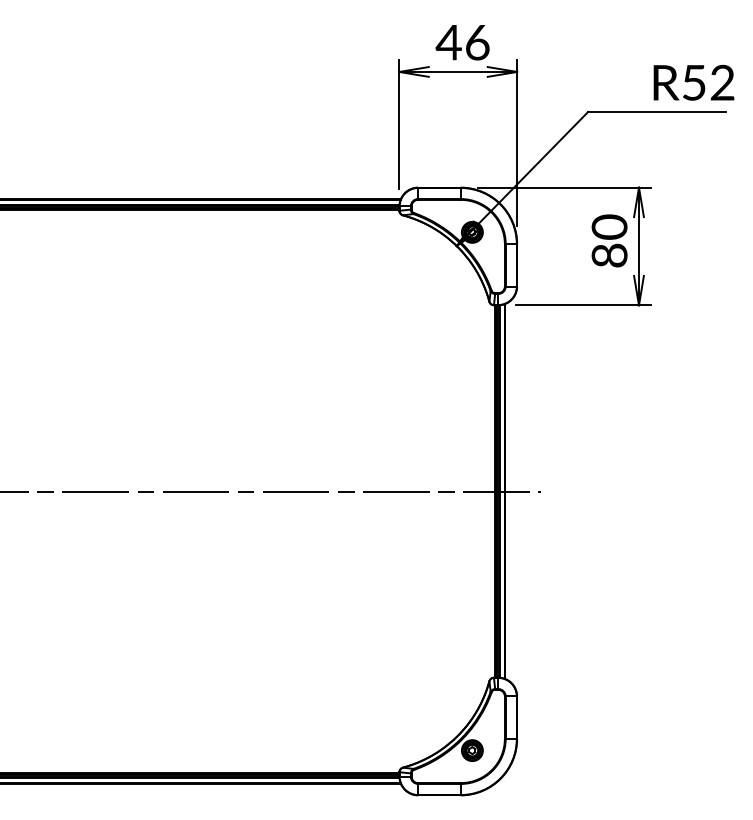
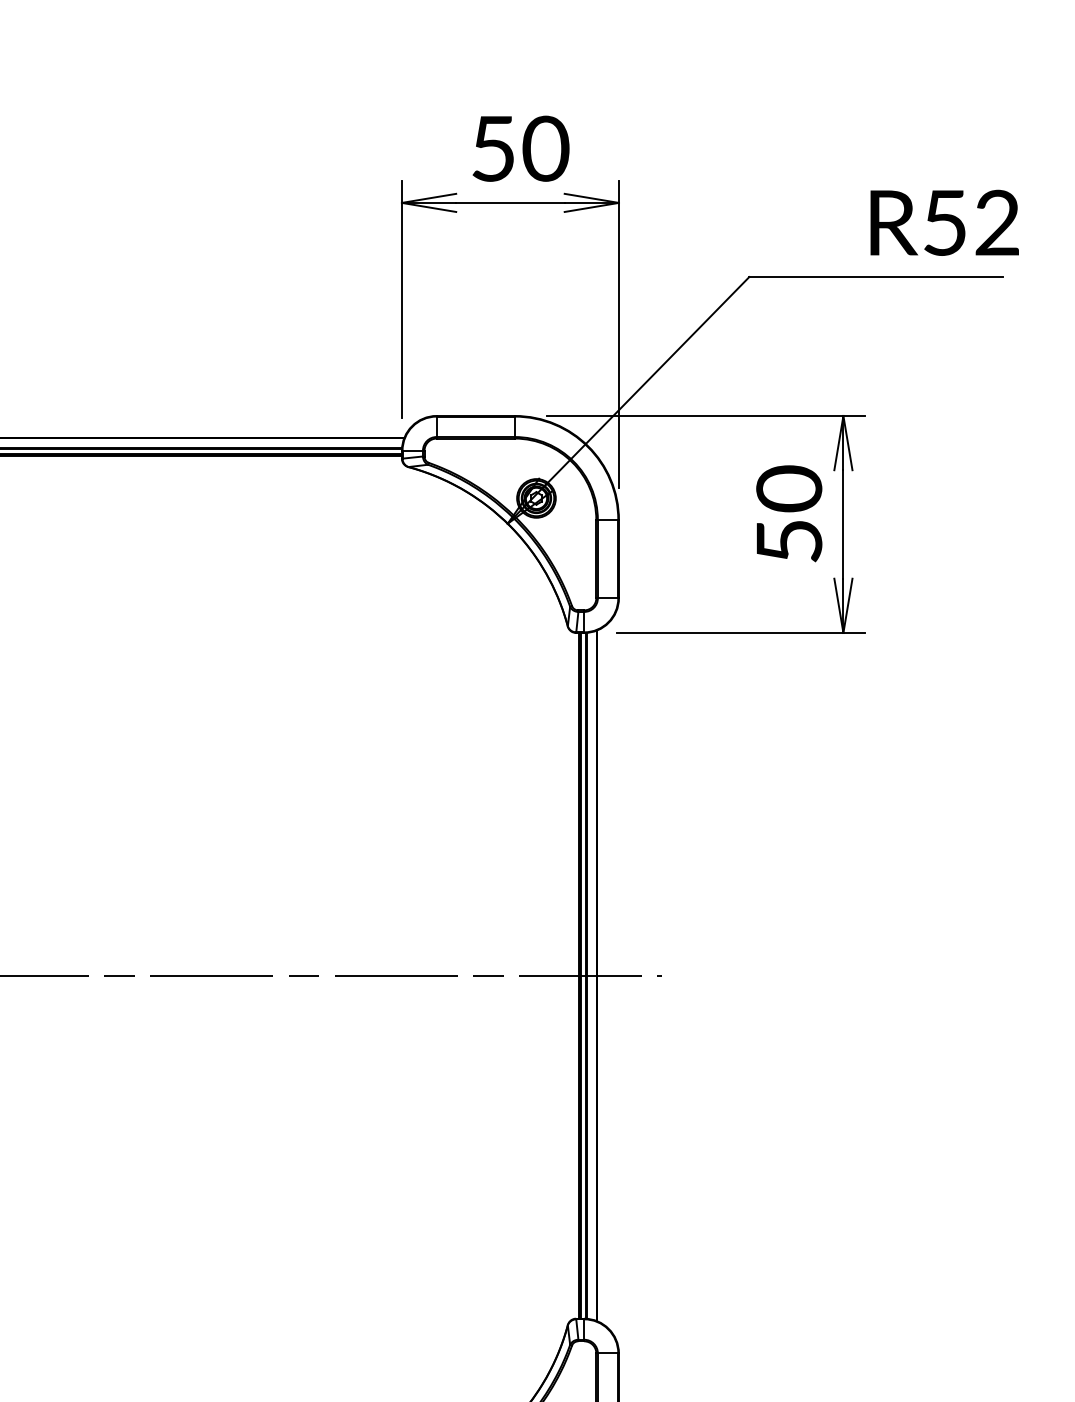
text: (462, 42) -> (518, 148), 46 -> 50
text: (609, 255) -> (789, 541), 80 -> 50

